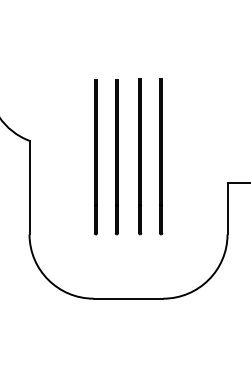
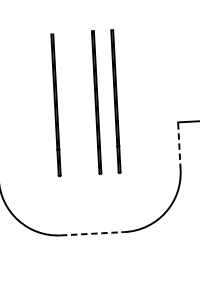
line: (116, 157) -> (74, 104), removed
line: (227, 208) -> (179, 146), solid -> dashed
line: (128, 298) -> (92, 233), solid -> dashed

